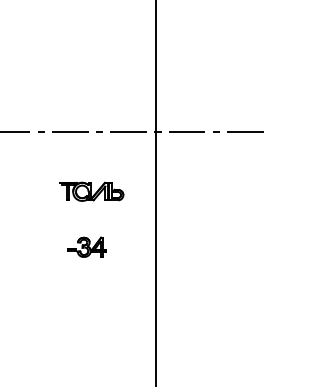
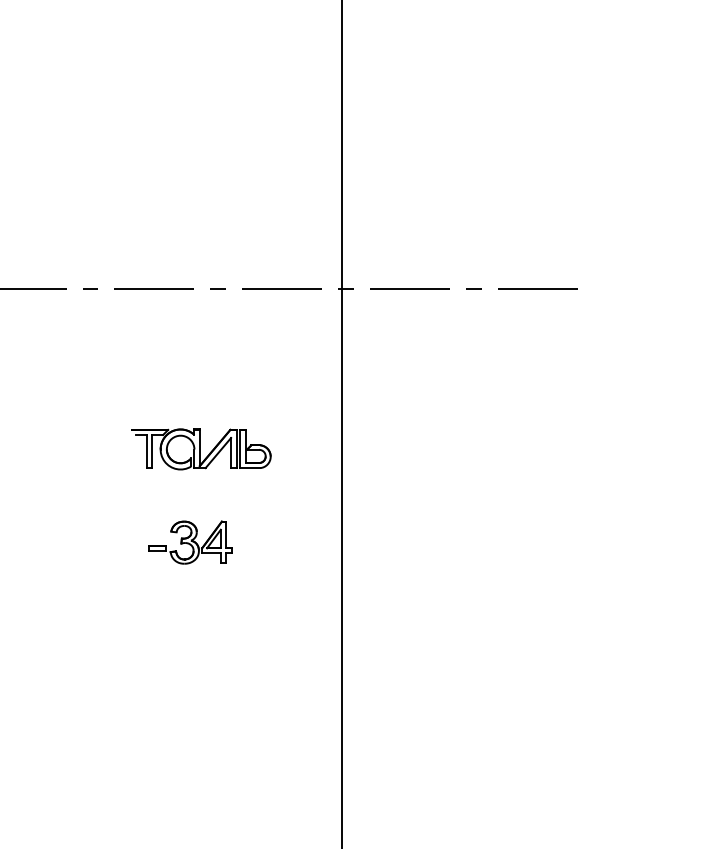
part: (91, 191) -> (200, 448), moved

